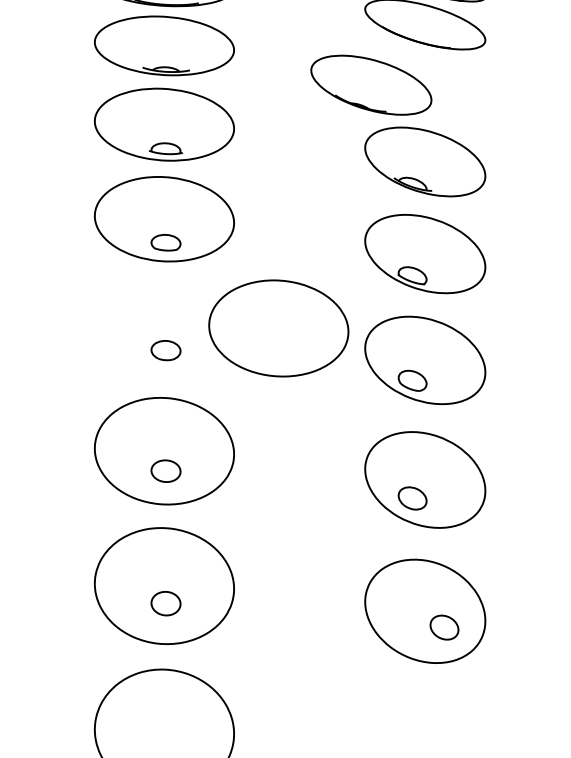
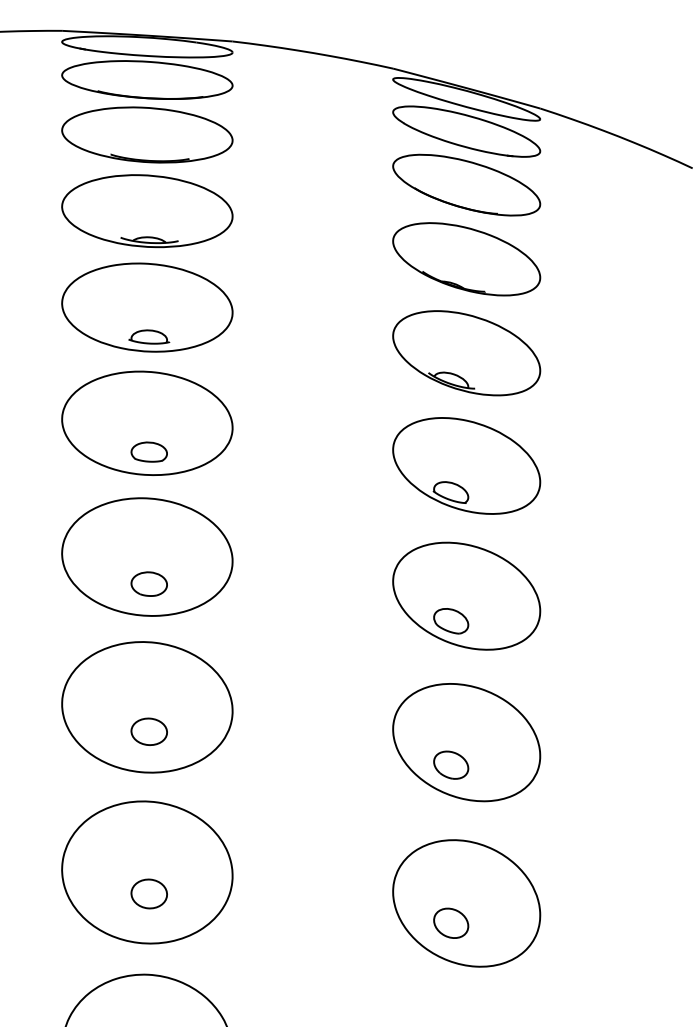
part: (371, 85) -> (466, 259), moved
part: (278, 327) -> (147, 556), moved
part: (444, 626) -> (451, 922), moved

